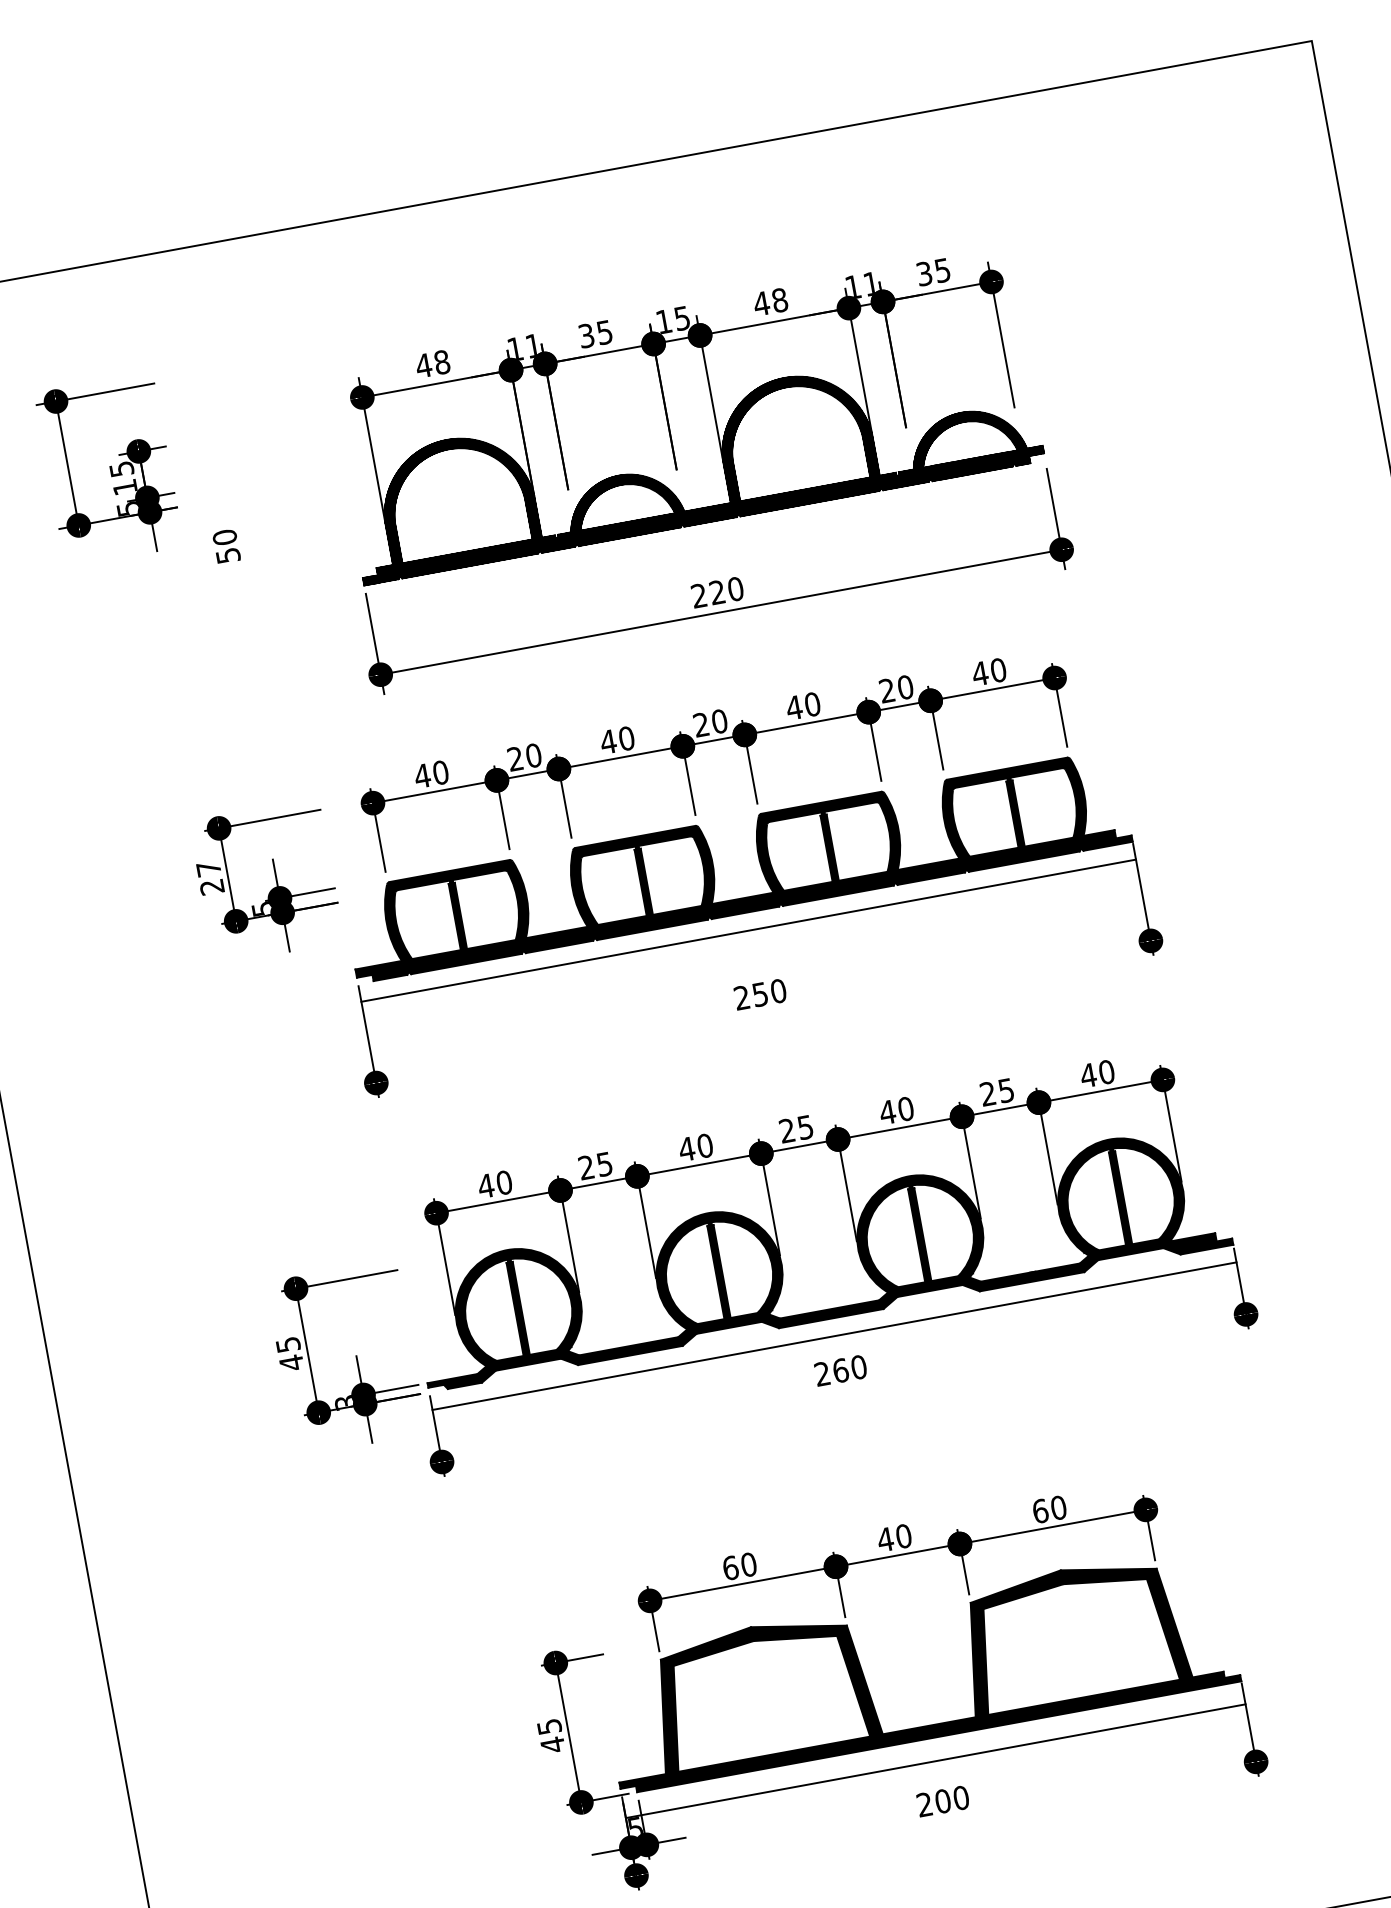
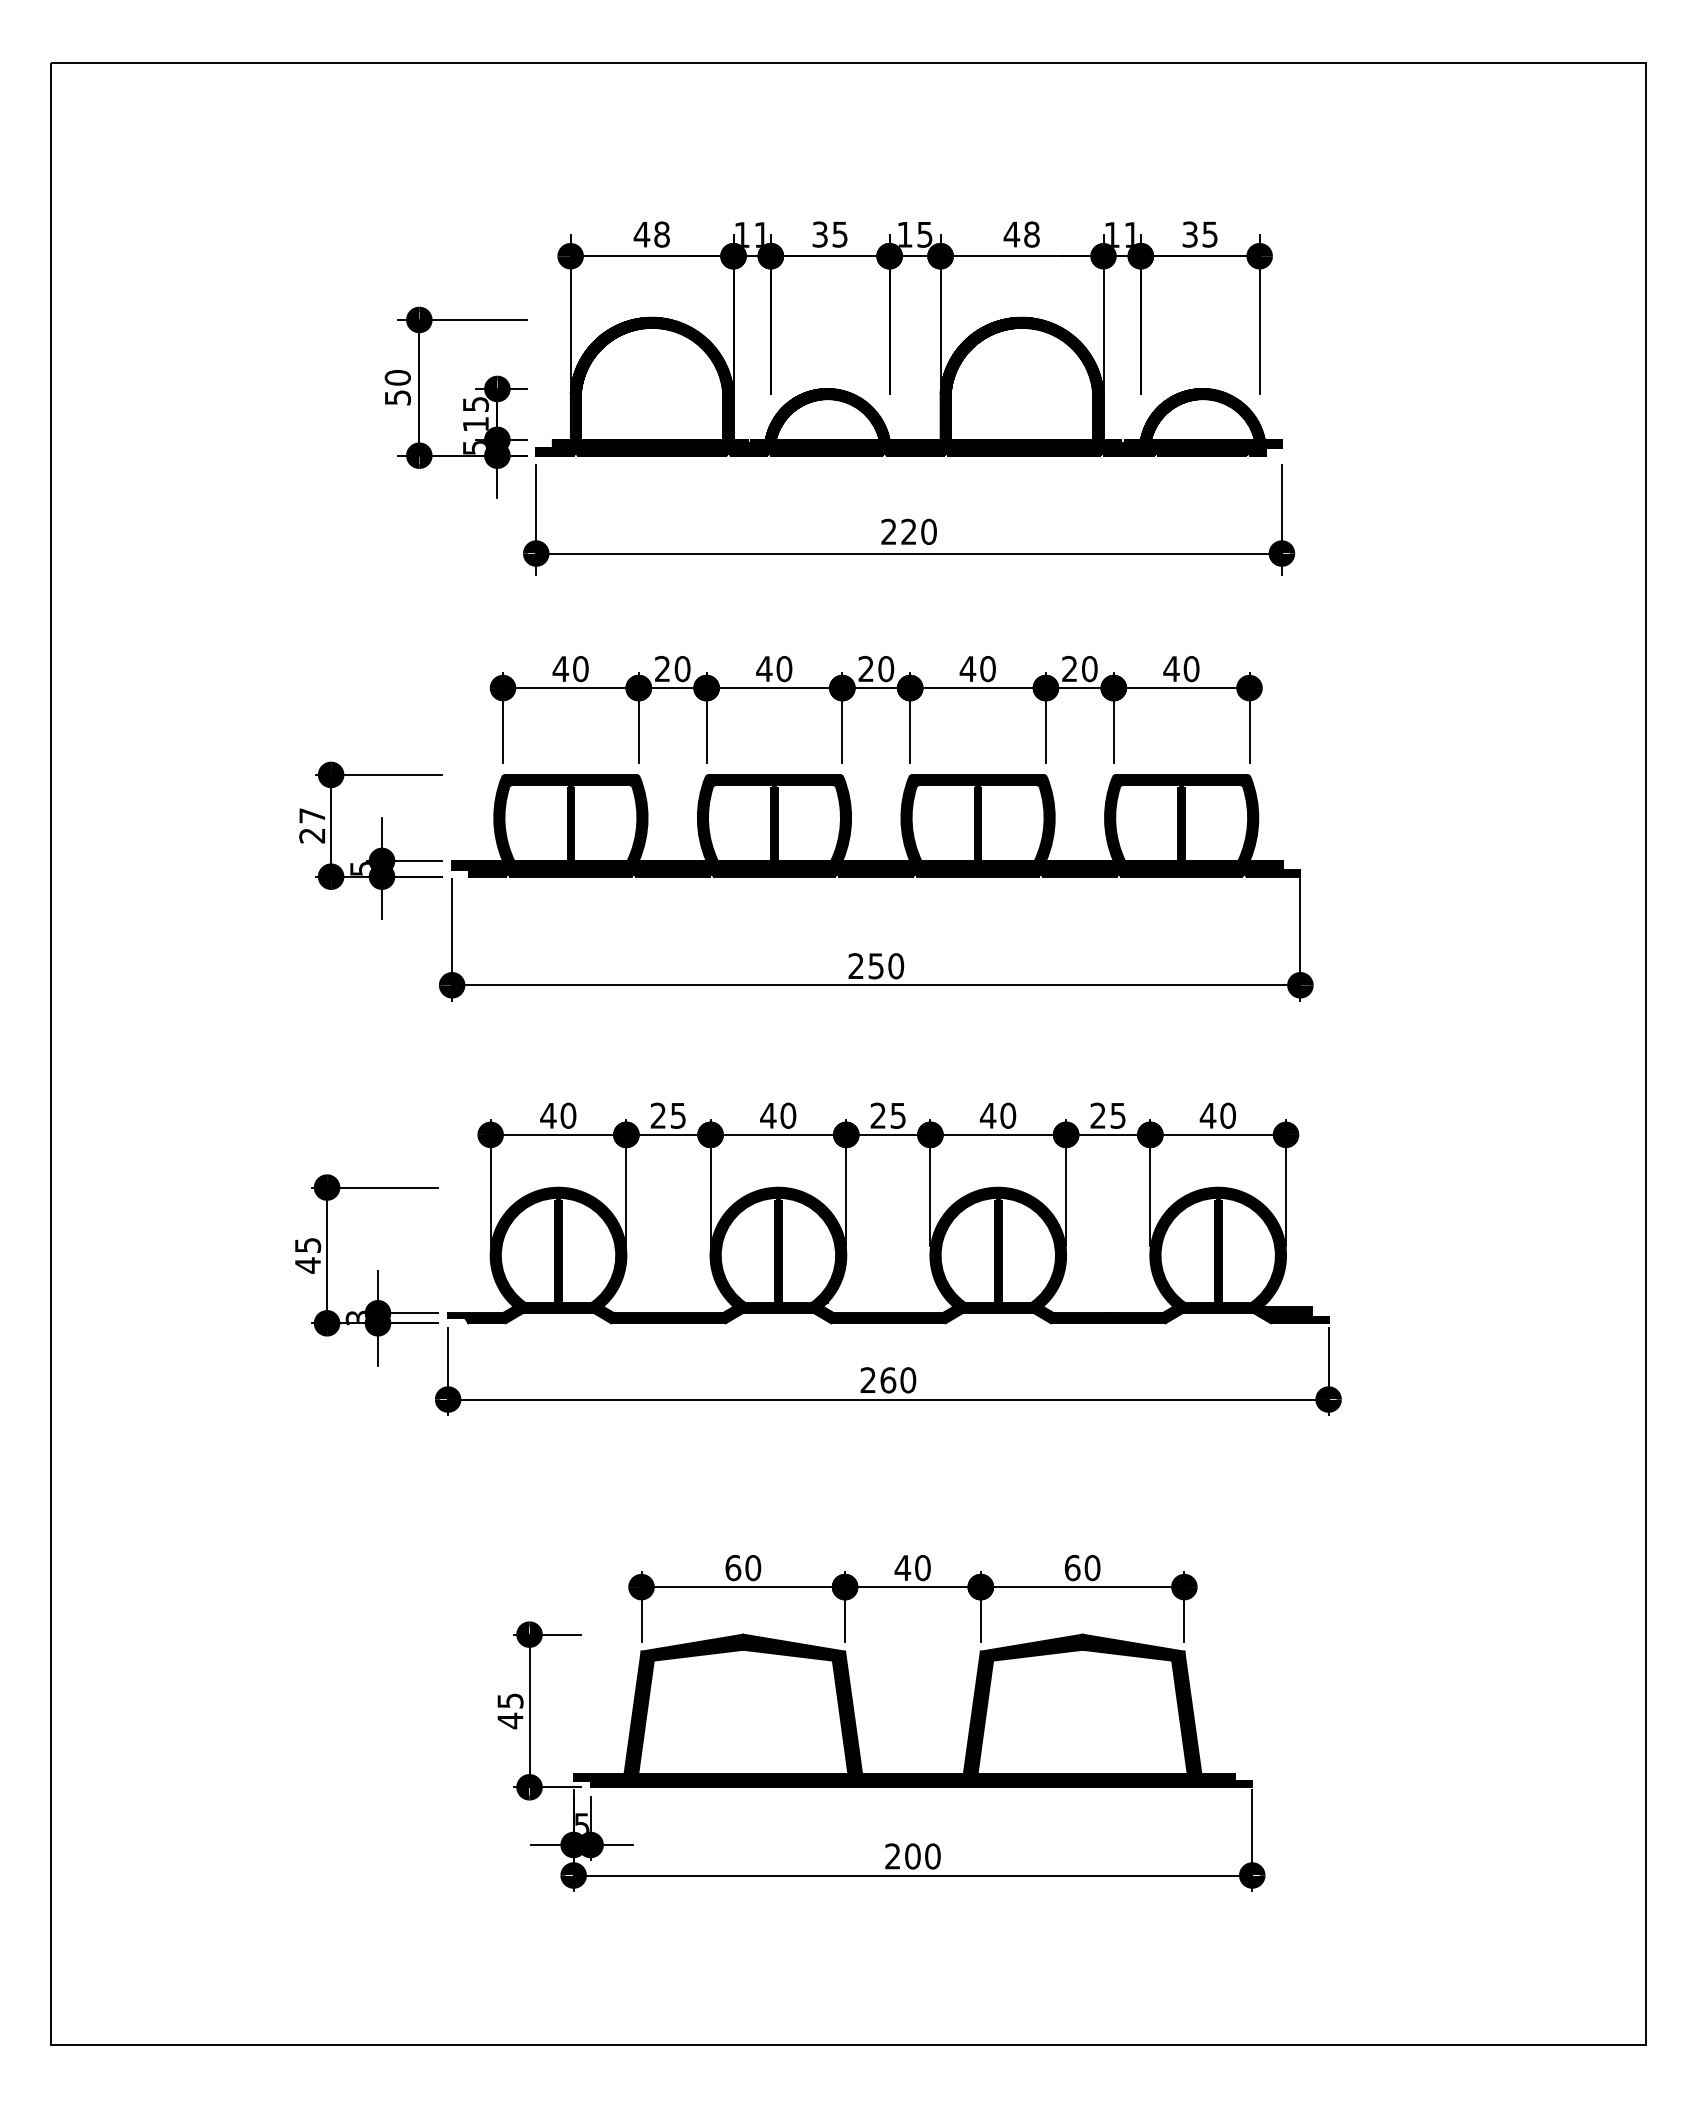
part: (109, 469) -> (462, 402), moved
part: (272, 887) -> (376, 848), moved
line: (748, 930) -> (876, 985), moved
line: (834, 1336) -> (888, 1399), moved
line: (935, 1761) -> (912, 1875), moved

